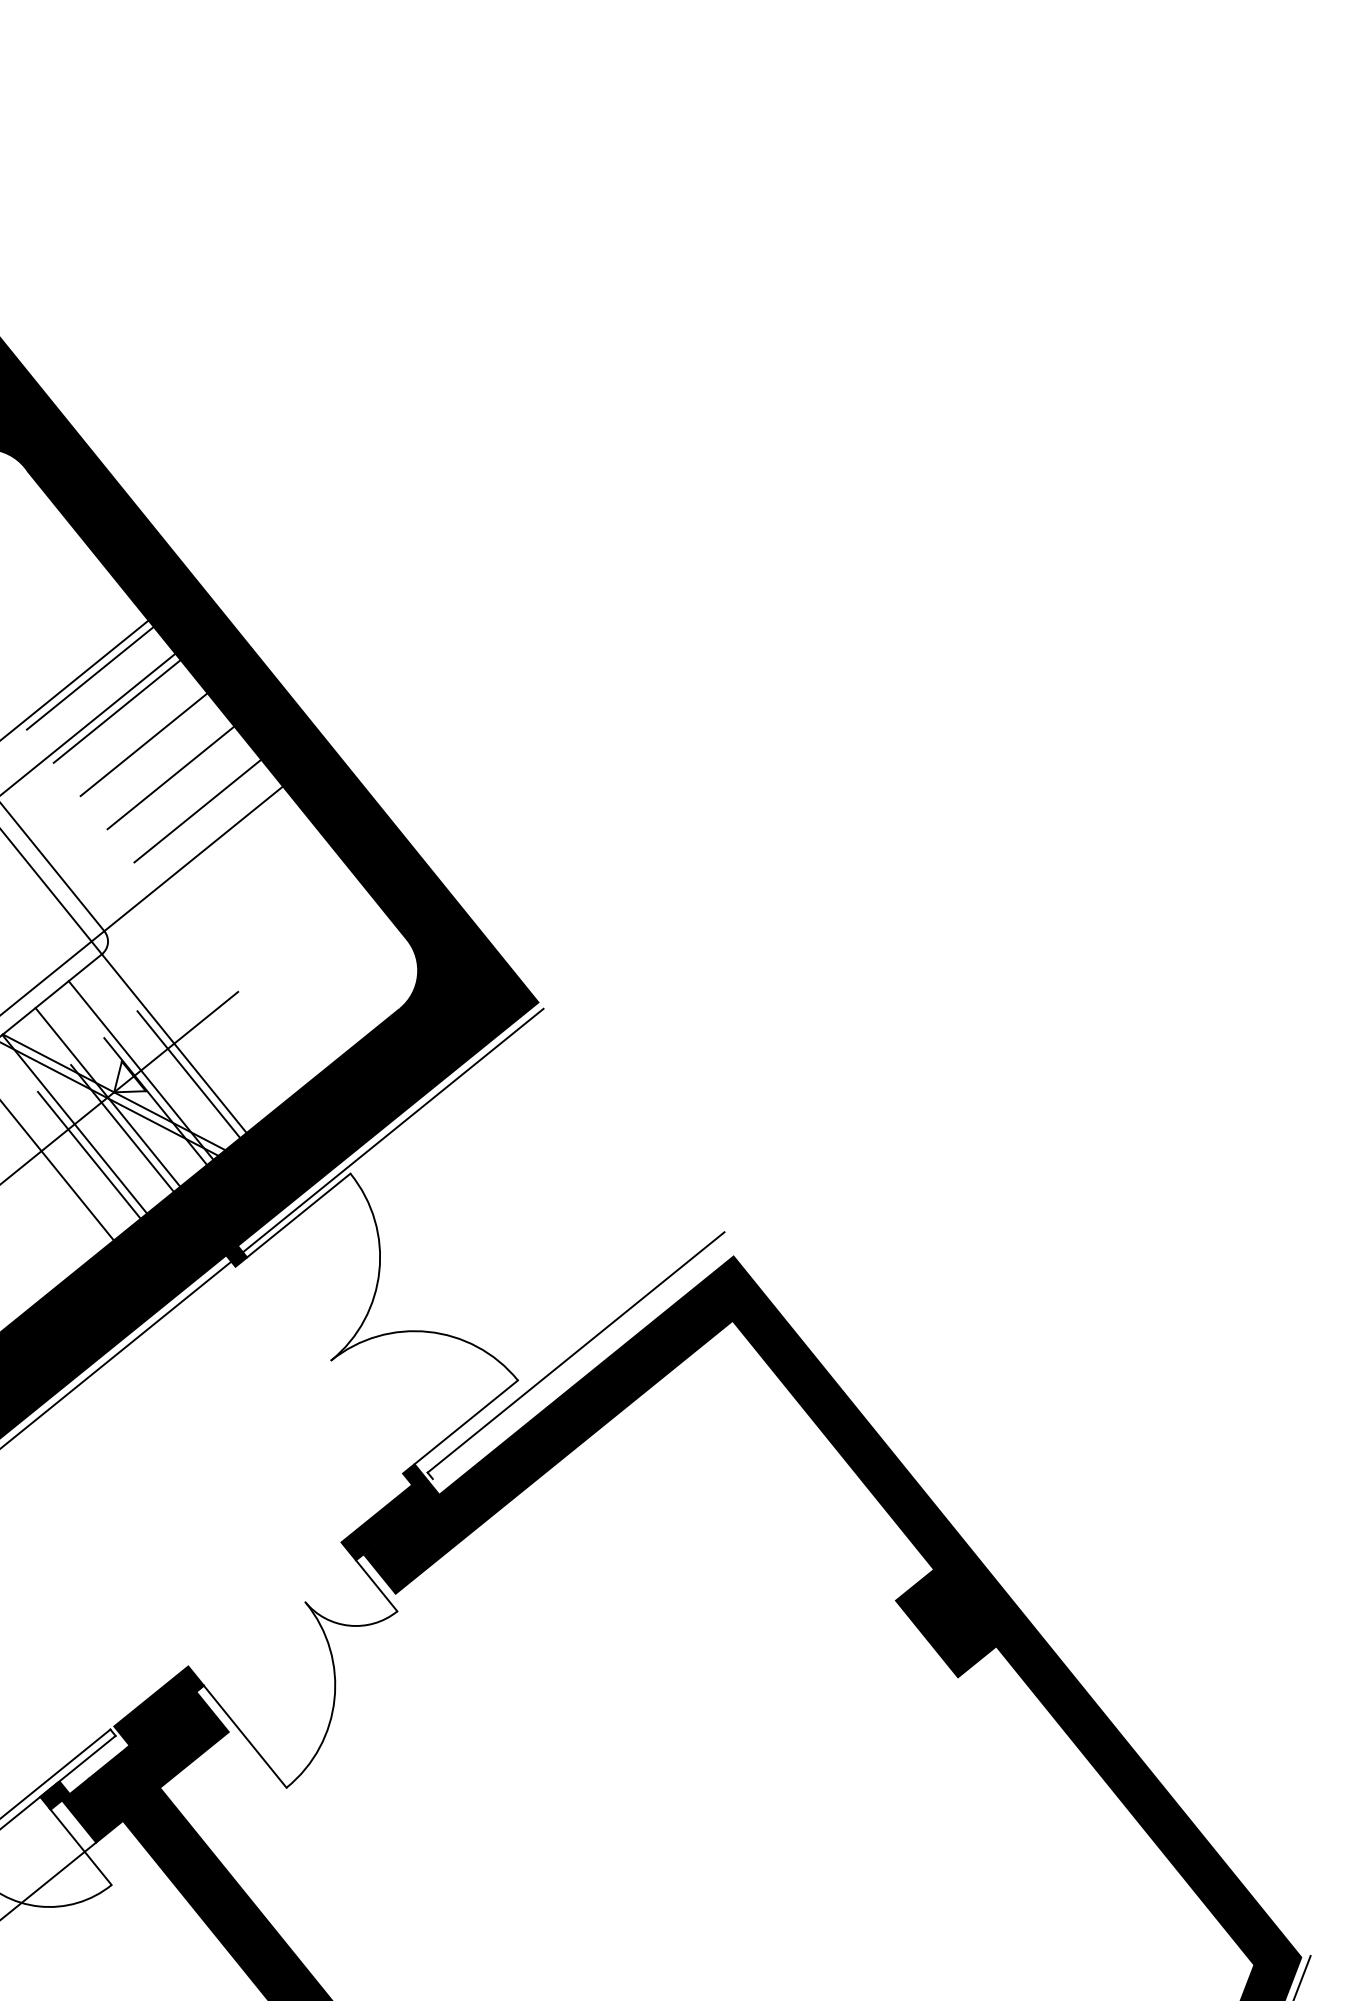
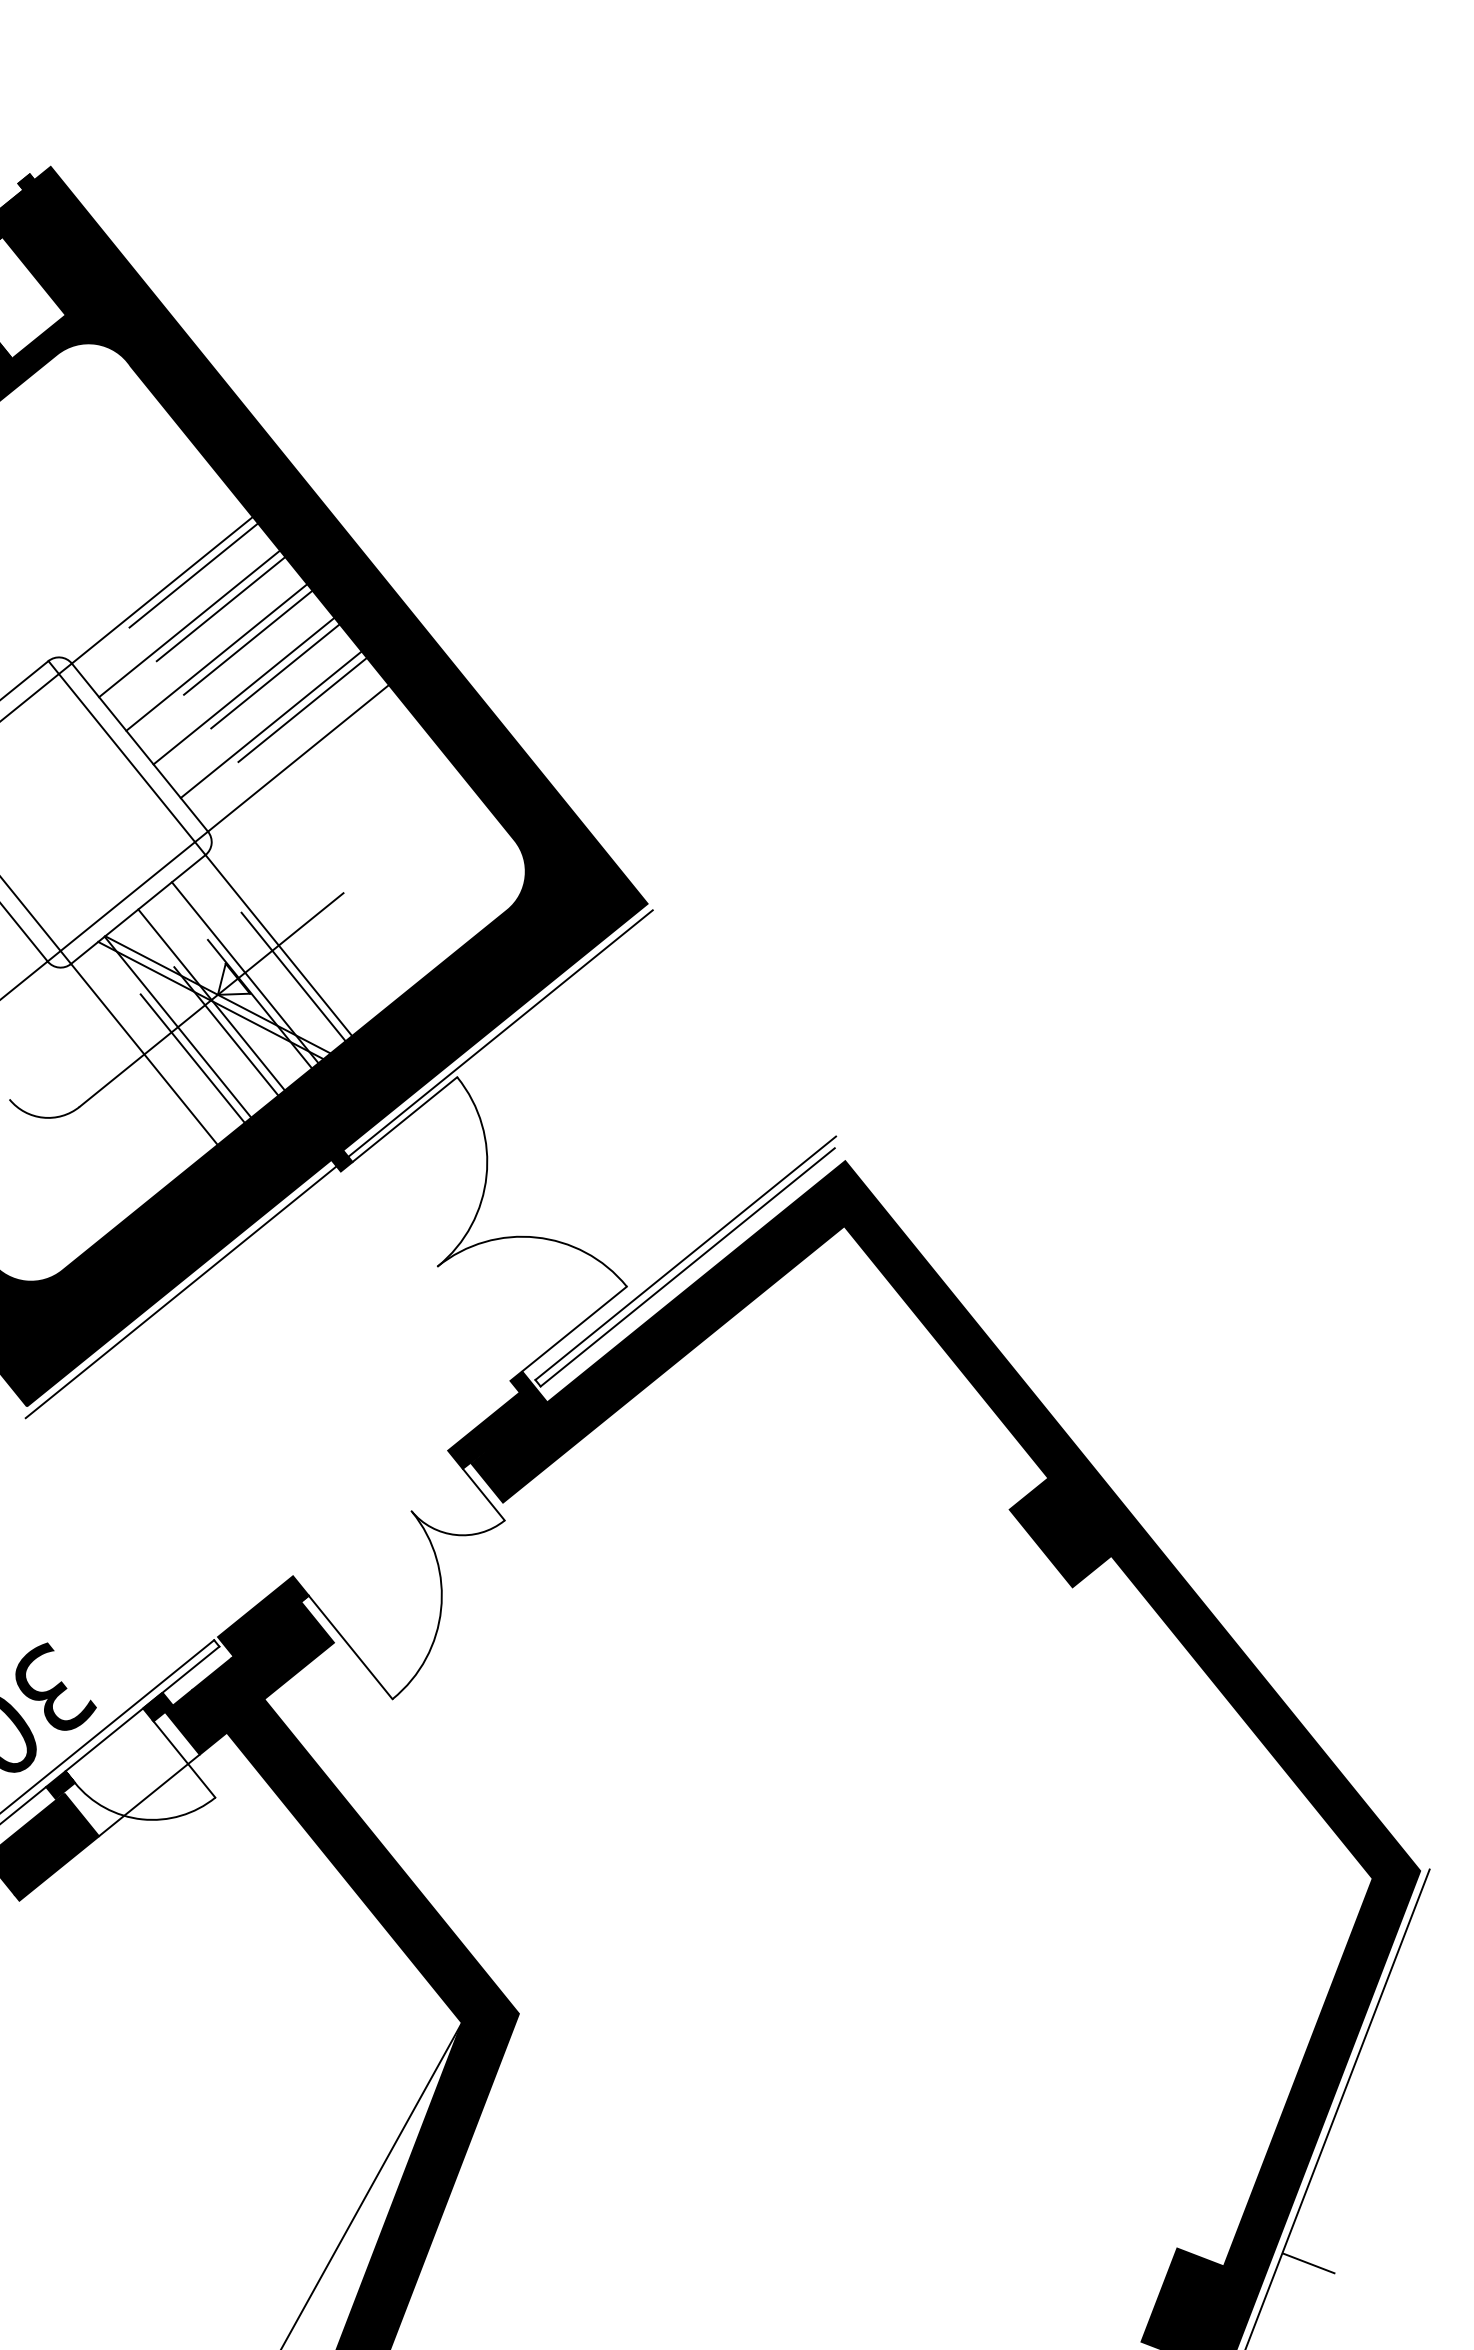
line: (112, 759) -> (216, 657), added
line: (139, 791) -> (243, 690), added
line: (166, 825) -> (270, 724), added
line: (577, 1361) -> (687, 1267), added

